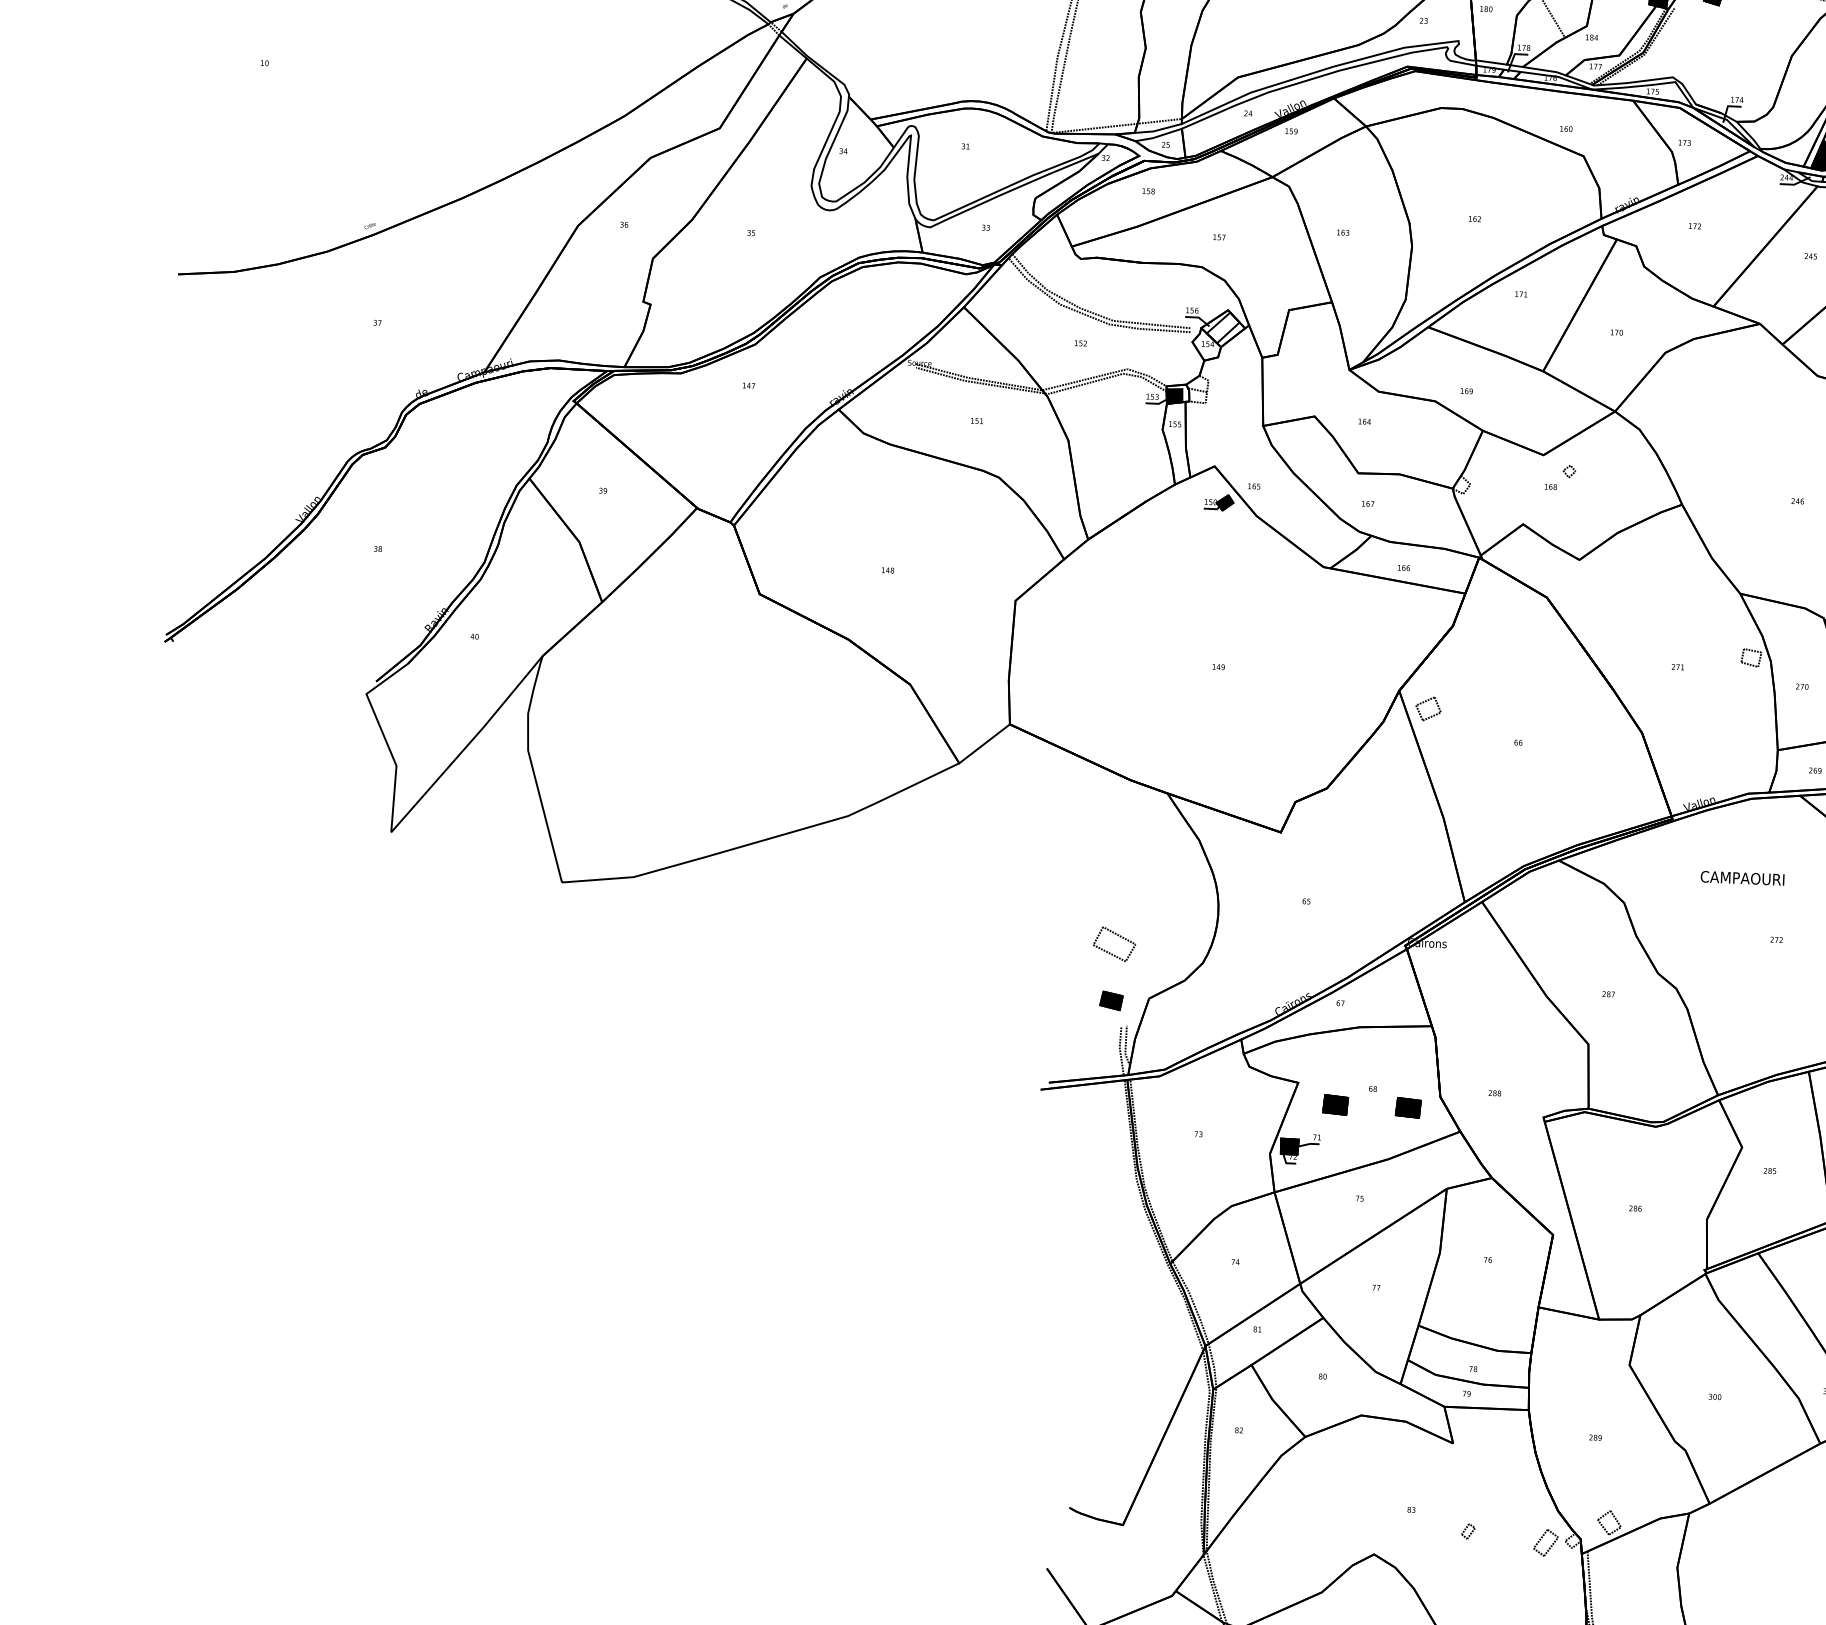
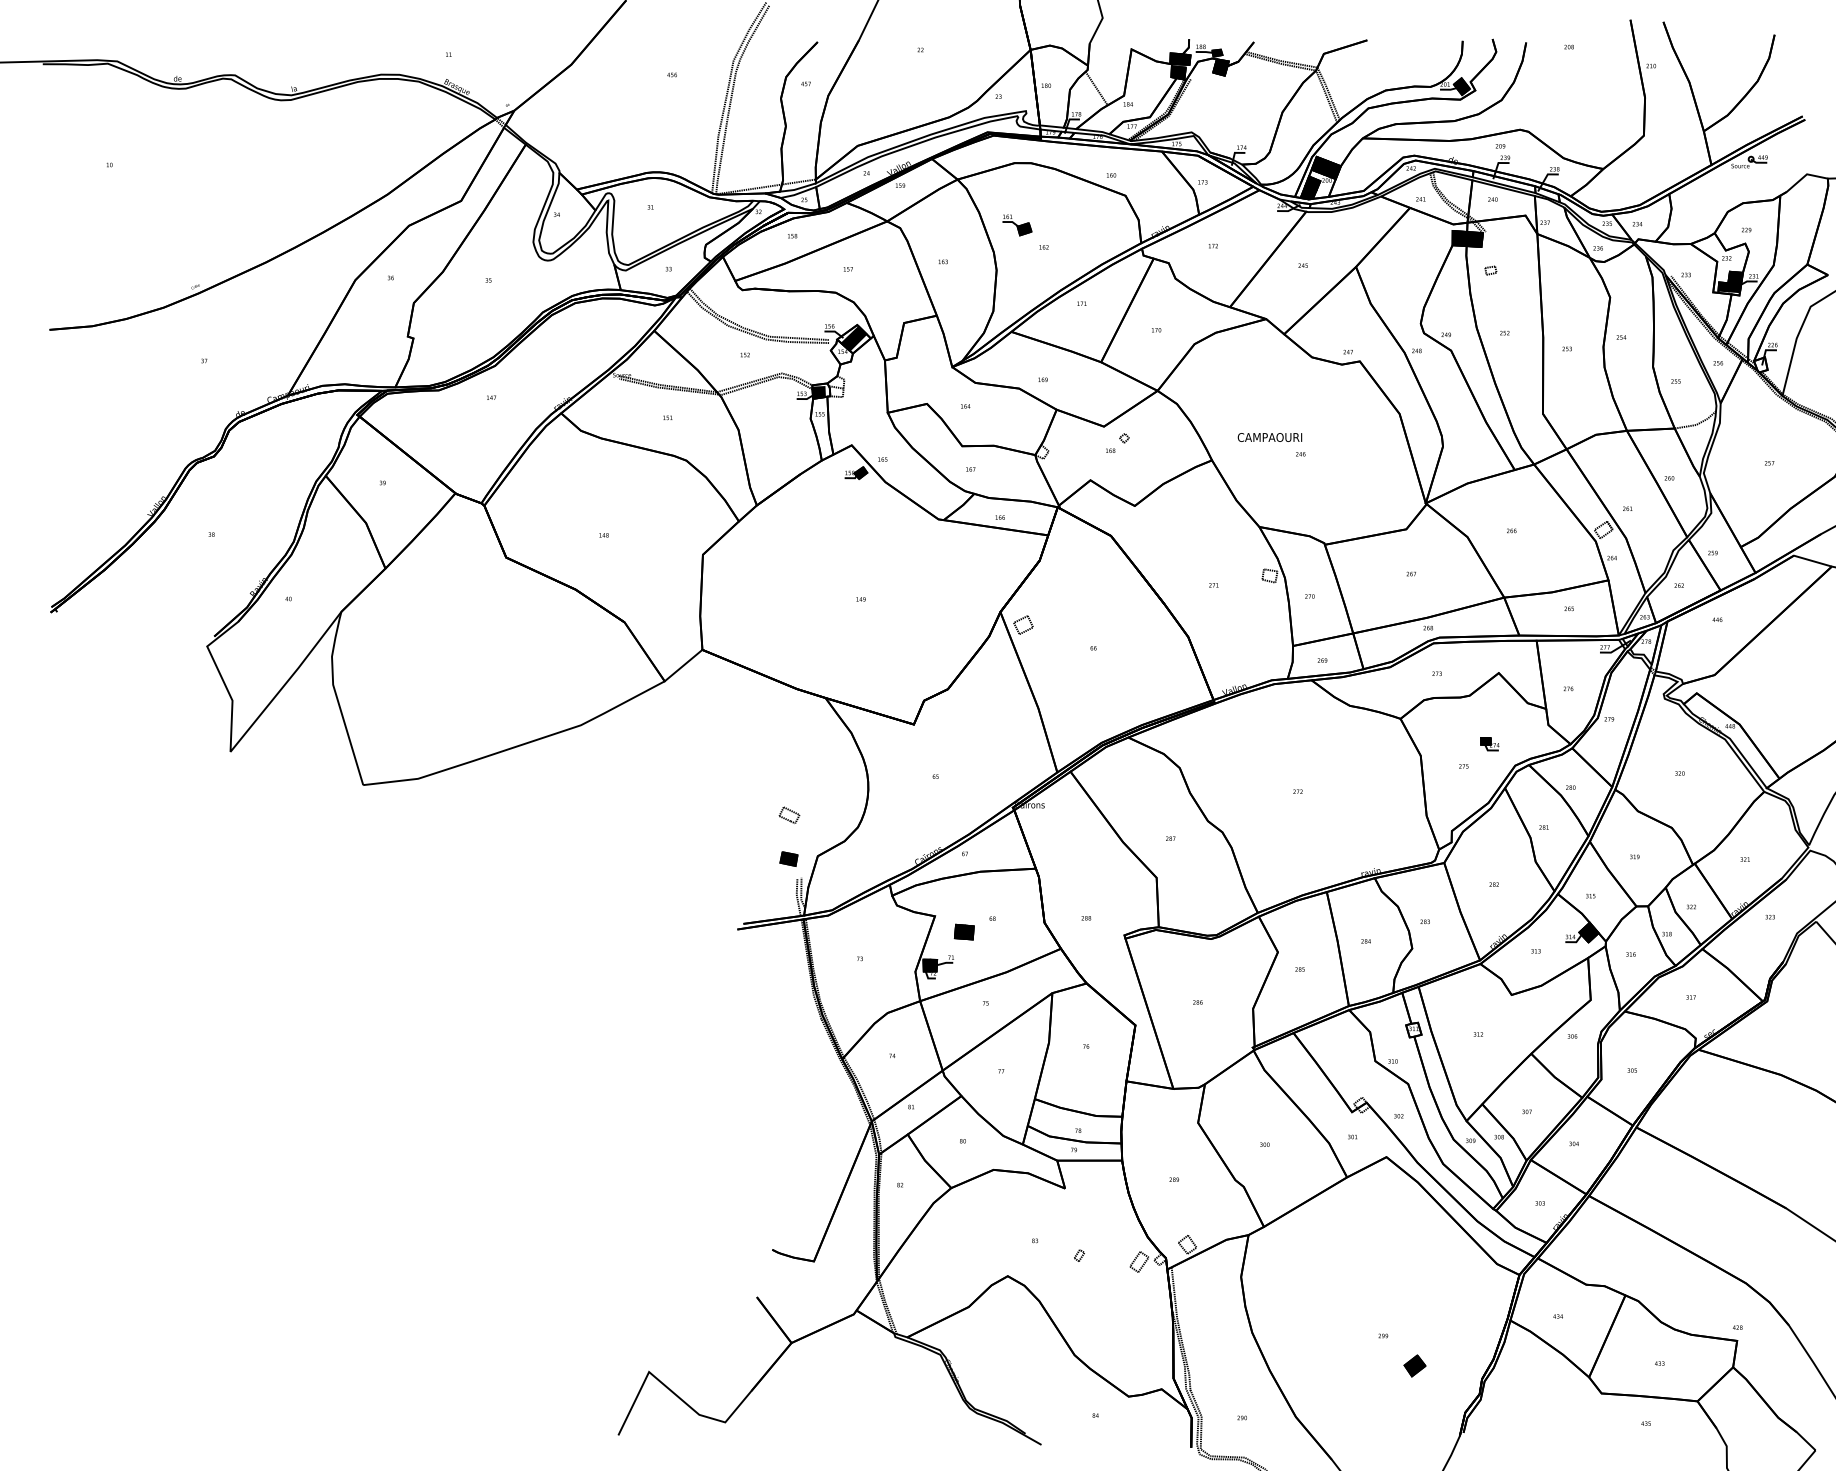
part: (1441, 189) -> (1017, 225), added
fill: (1222, 327) -> (853, 338), added
text: (1741, 878) -> (1269, 437), moved
part: (1114, 942) -> (789, 814), size x0.62
part: (1407, 1106) -> (1019, 931), removed

